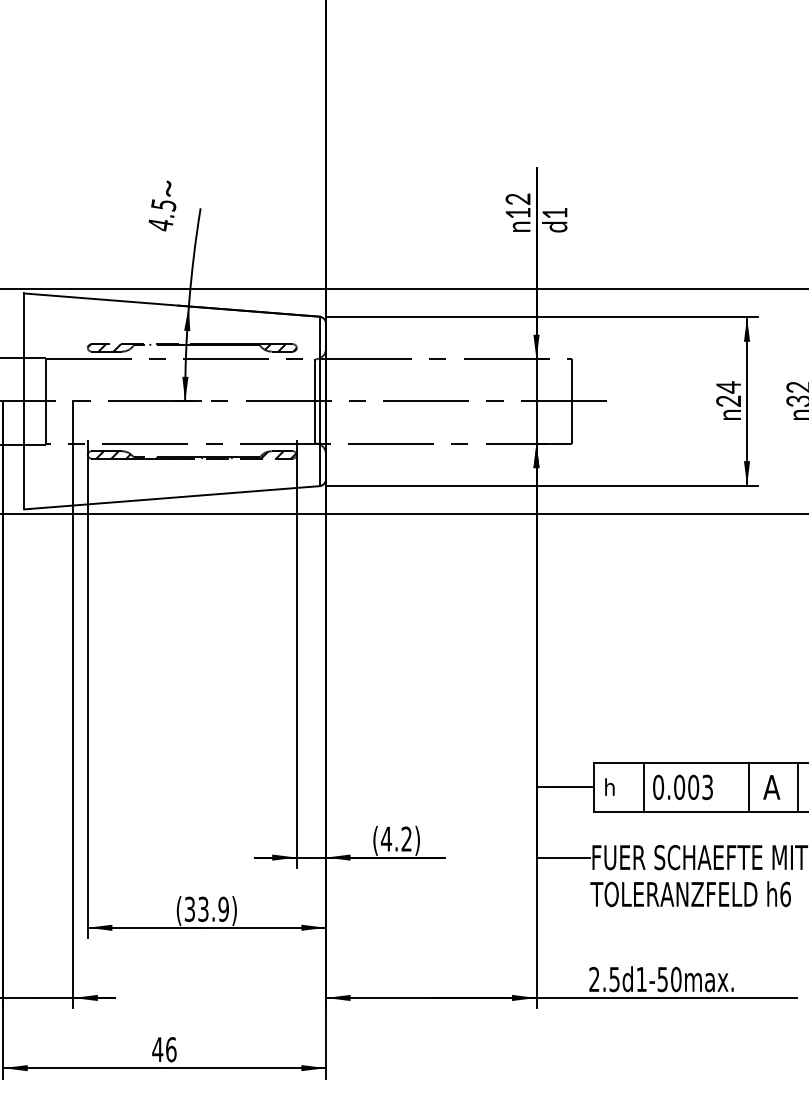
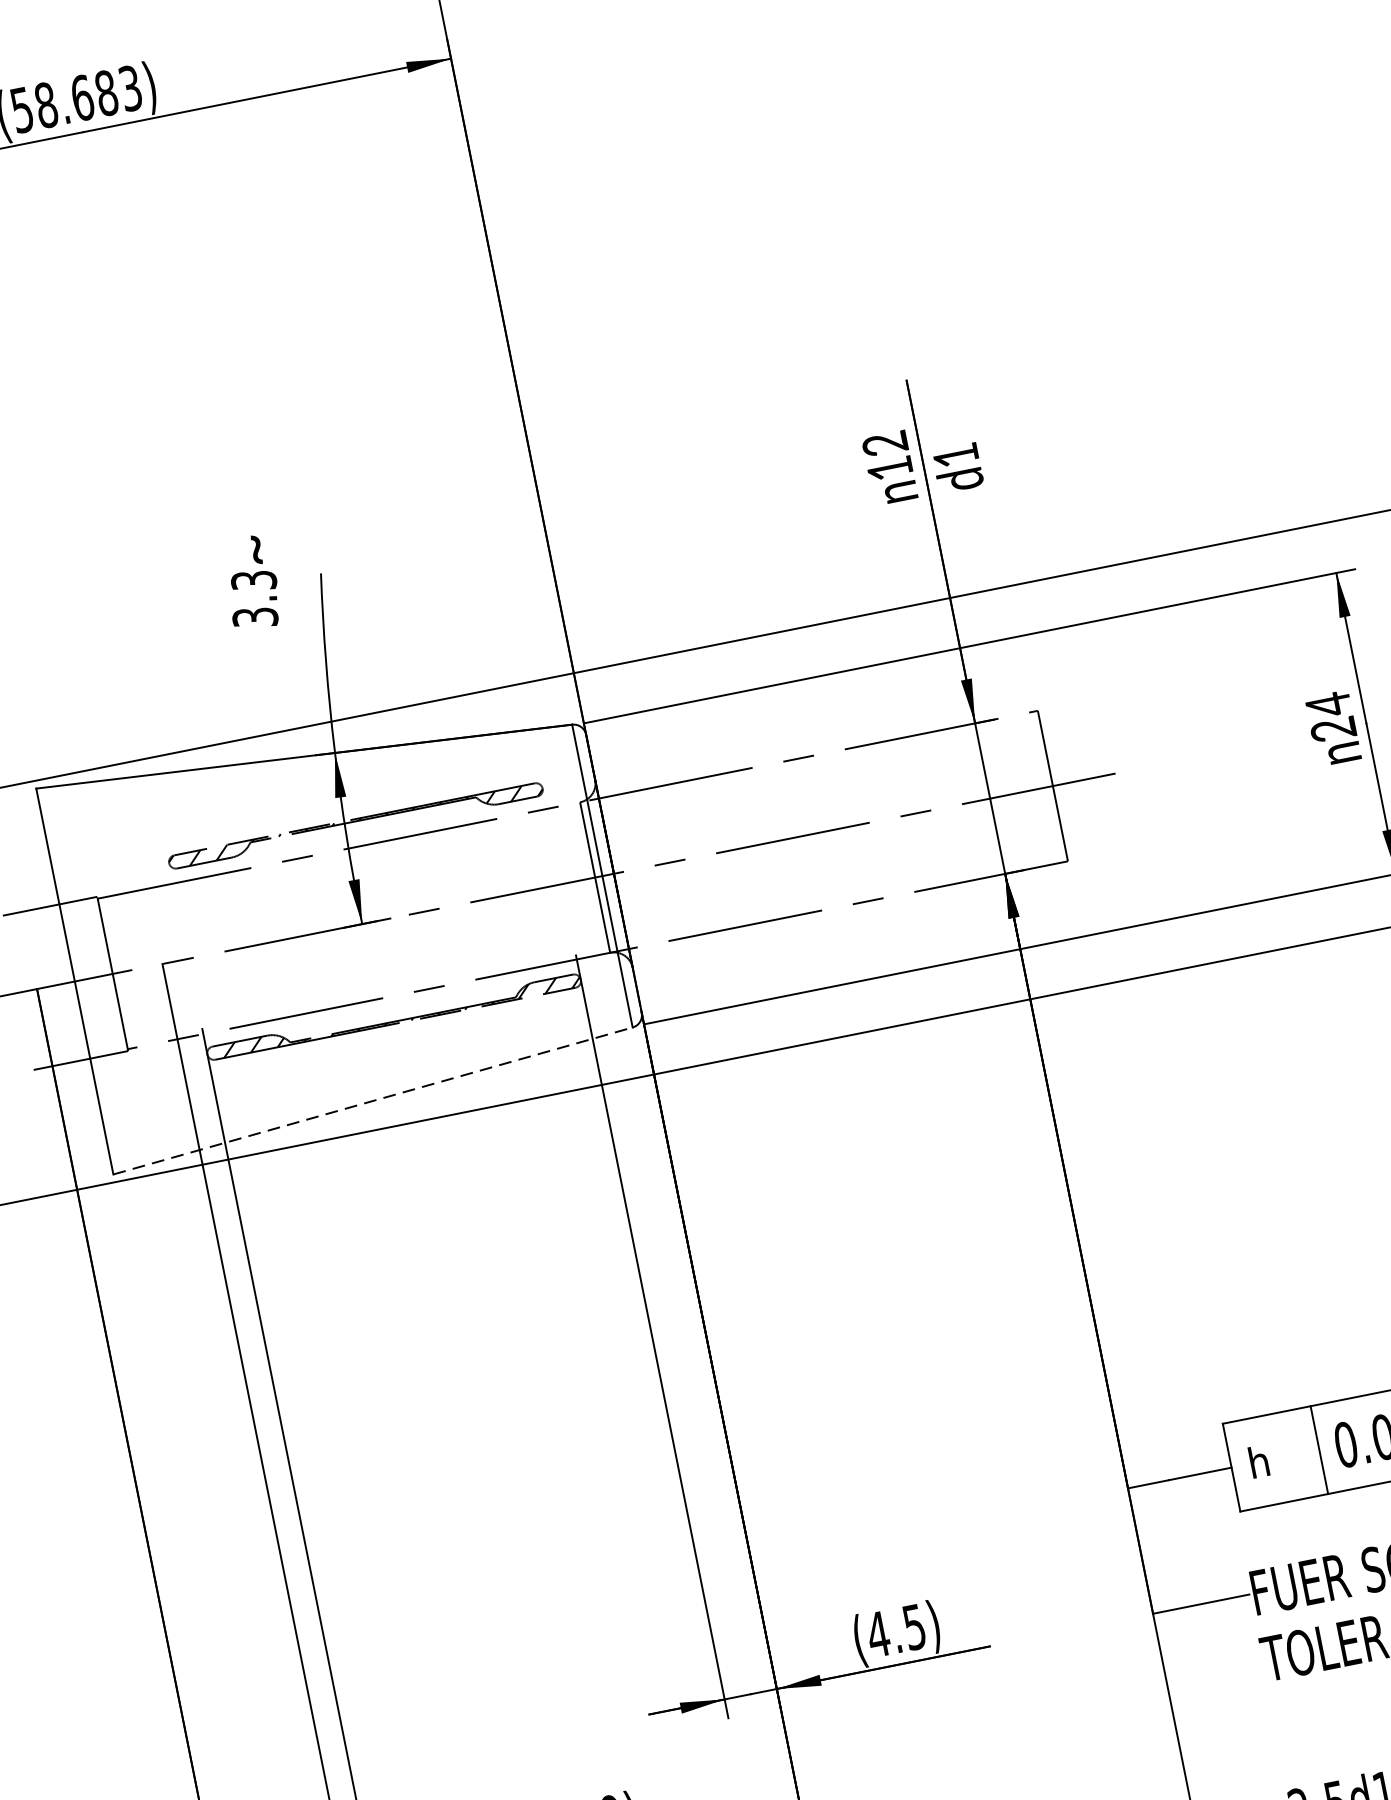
text: (161, 215) -> (253, 600), 4.5 -> 3.3
line: (172, 497) -> (373, 1100), solid -> dashed
text: (406, 838) -> (913, 1626), (4.2) -> (4.5)

